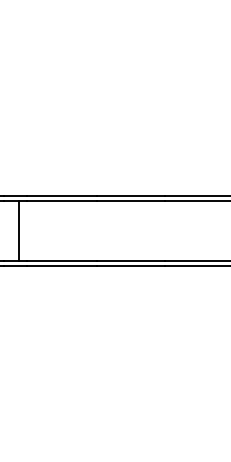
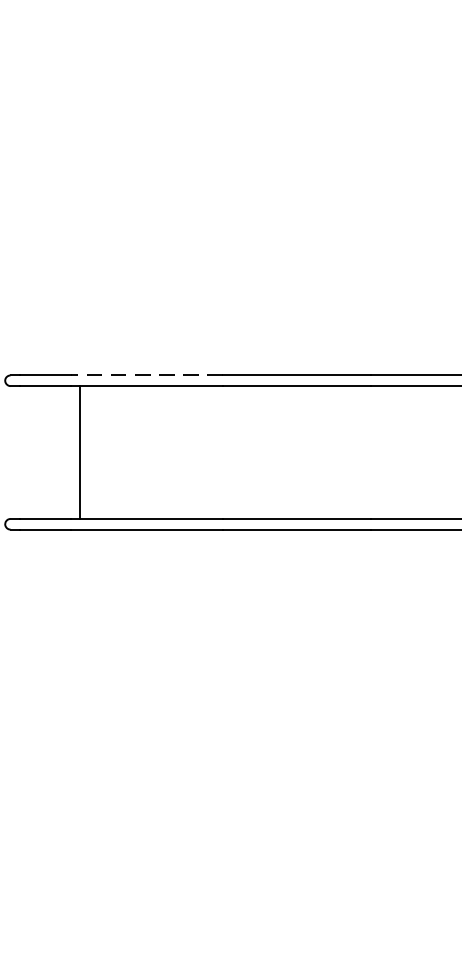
line: (62, 195) -> (147, 375), solid -> dashed
line: (19, 230) -> (80, 451), moved

